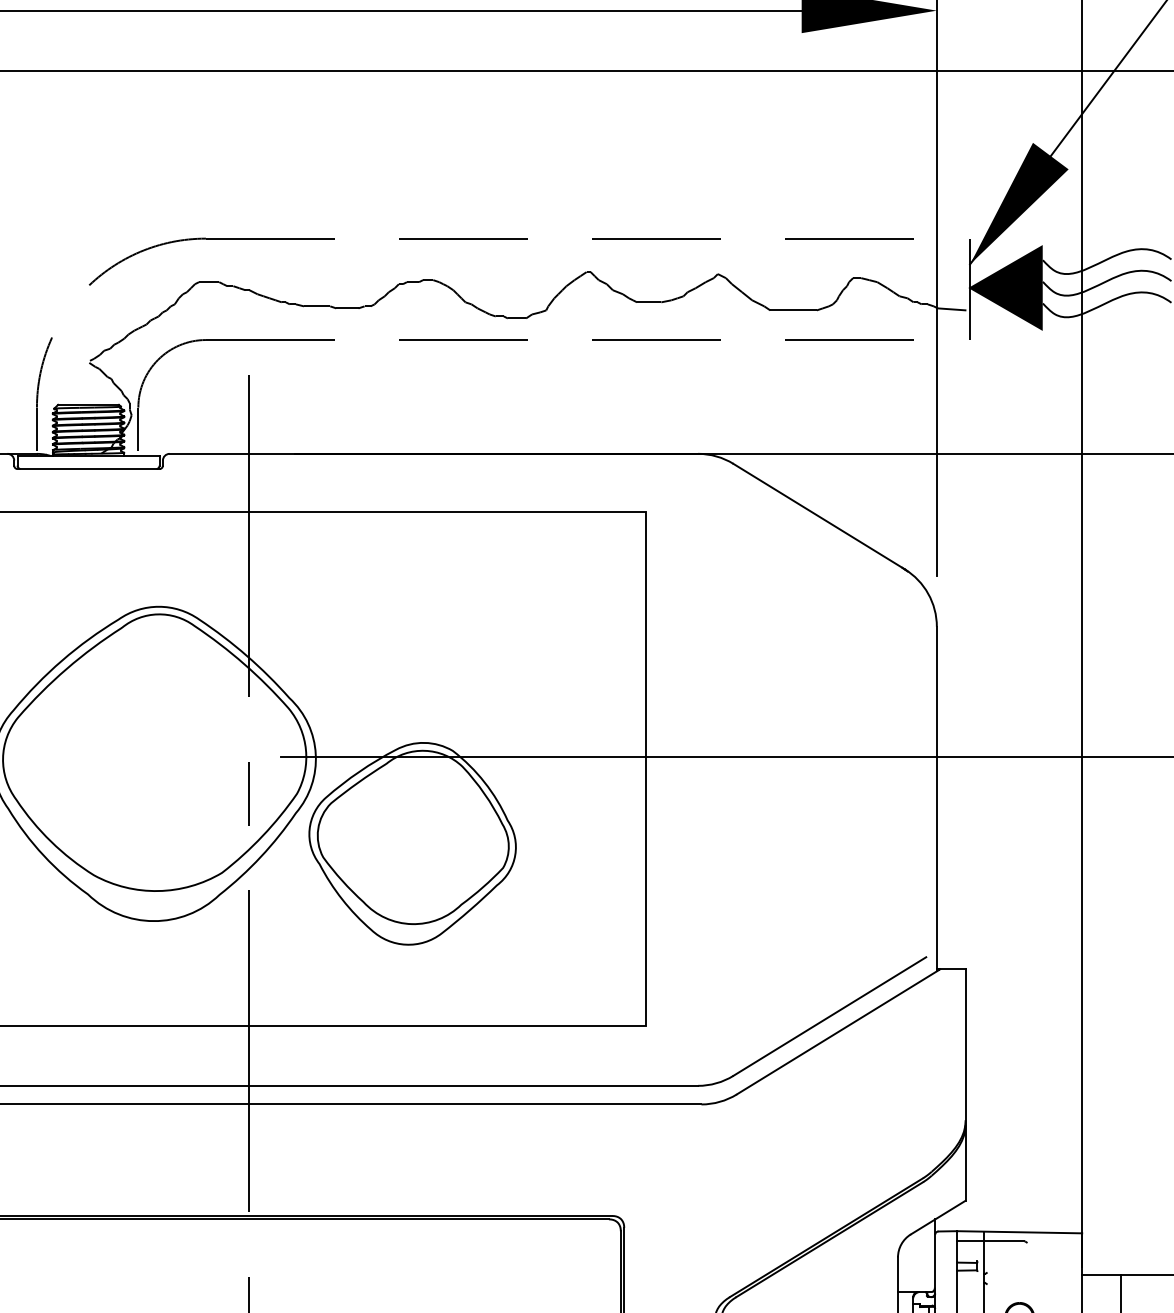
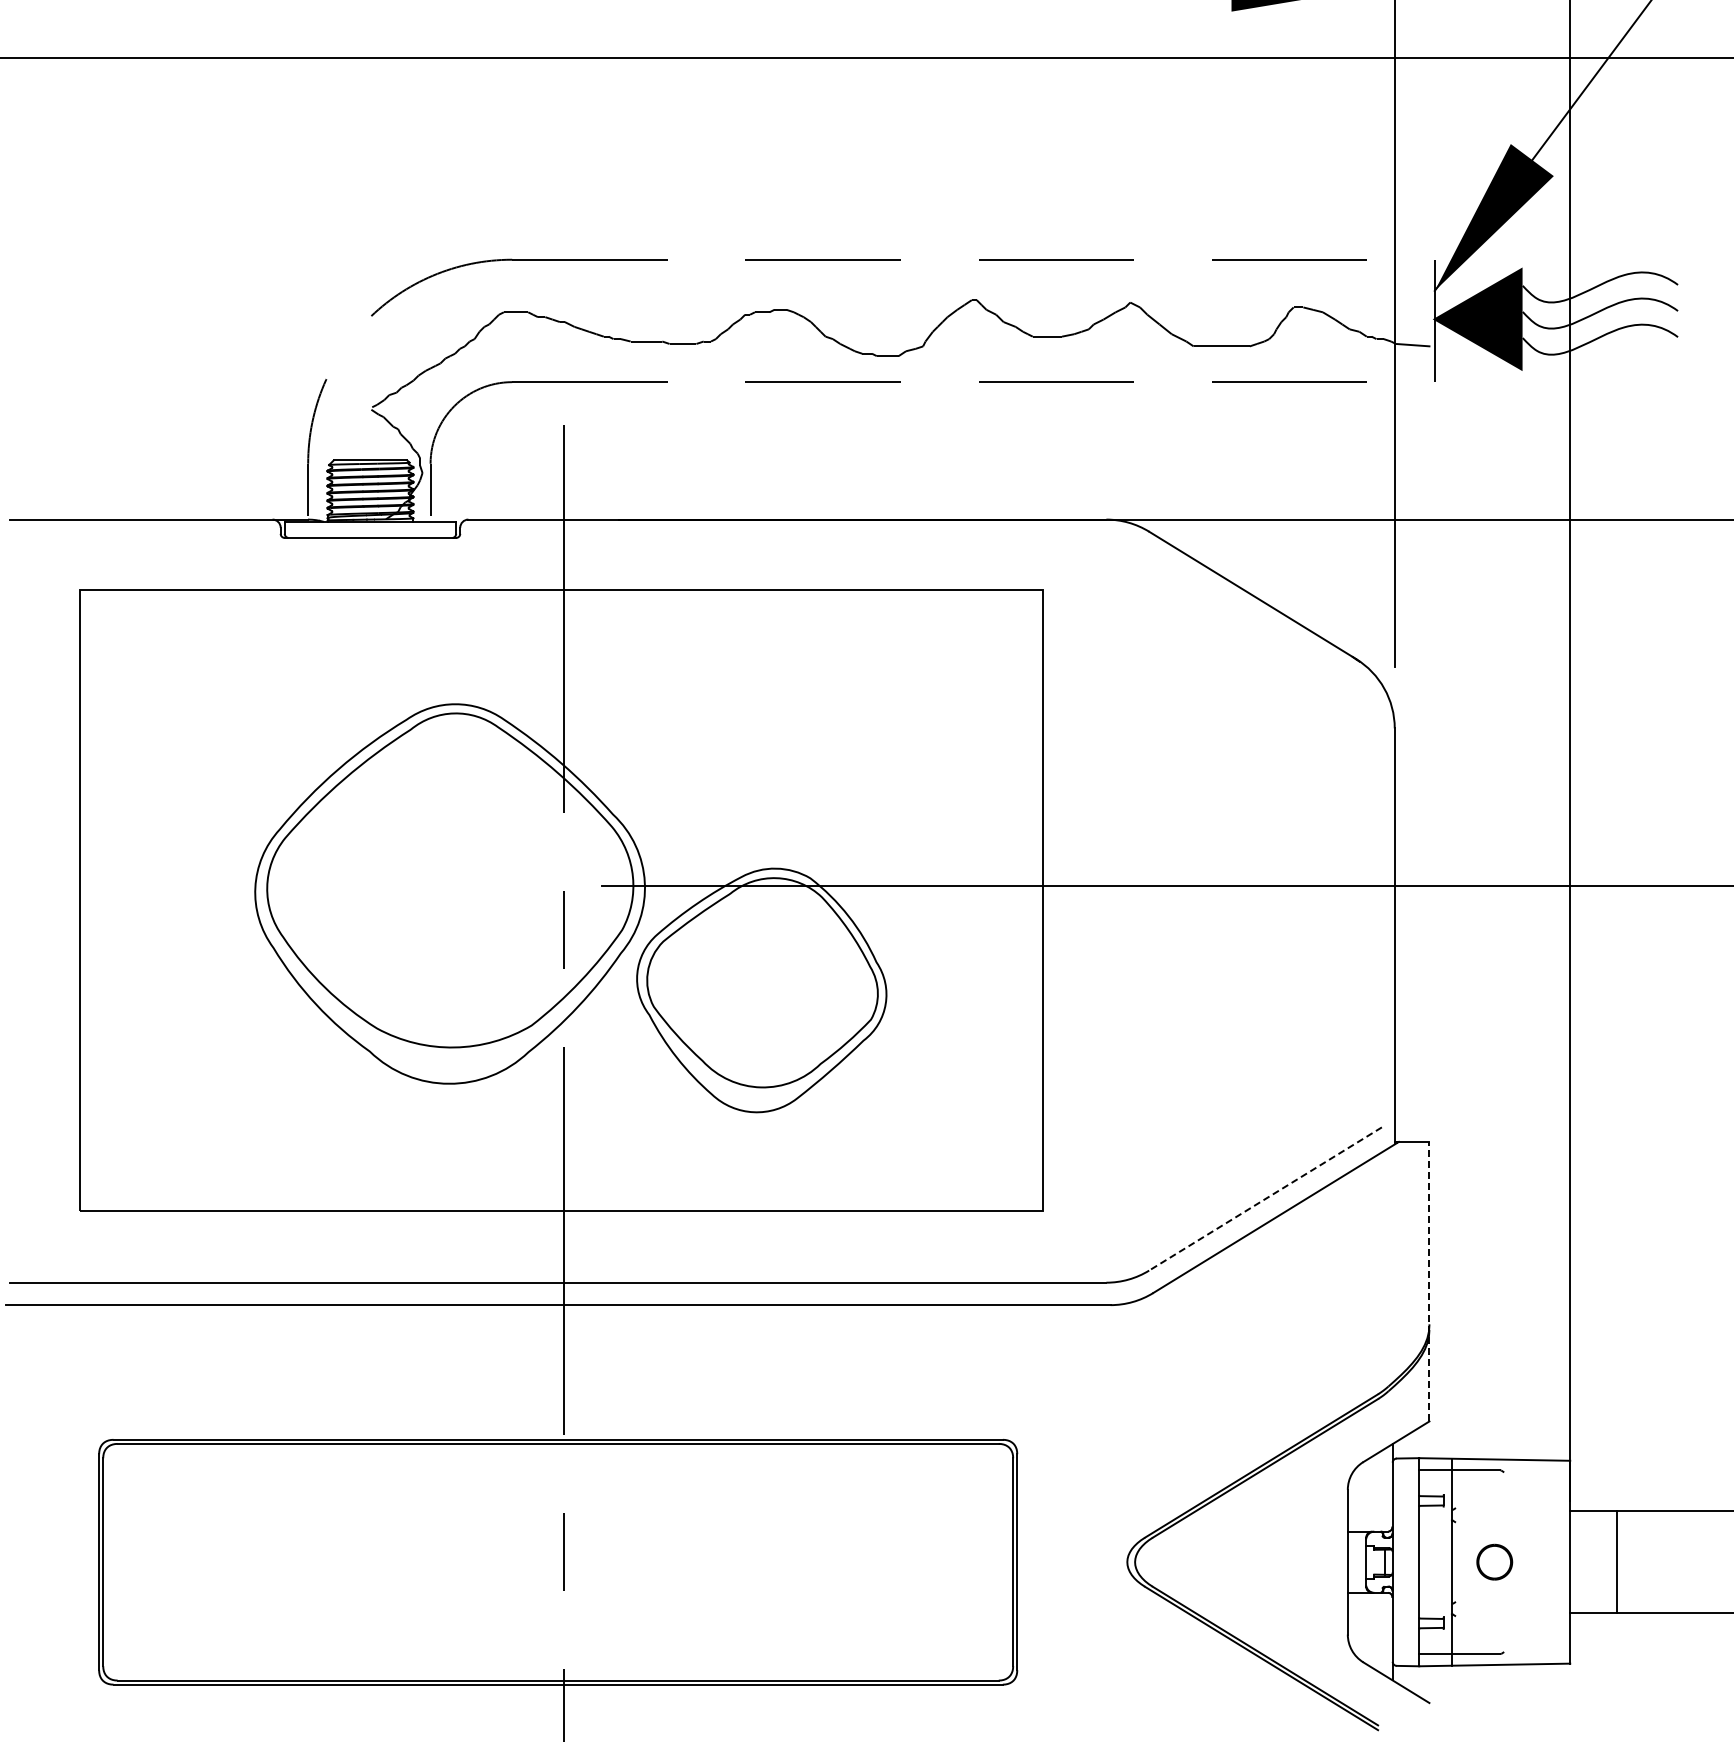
line: (829, 1016) -> (1265, 1198), solid -> dashed
line: (965, 1084) -> (1429, 1281), solid -> dashed

